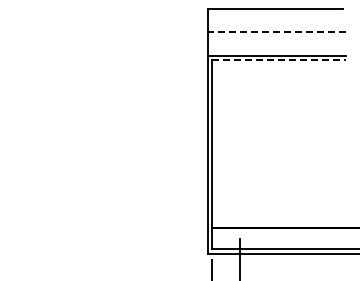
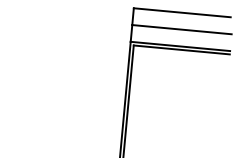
line: (276, 32) -> (181, 29), dashed -> solid
line: (279, 60) -> (181, 49), dashed -> solid

